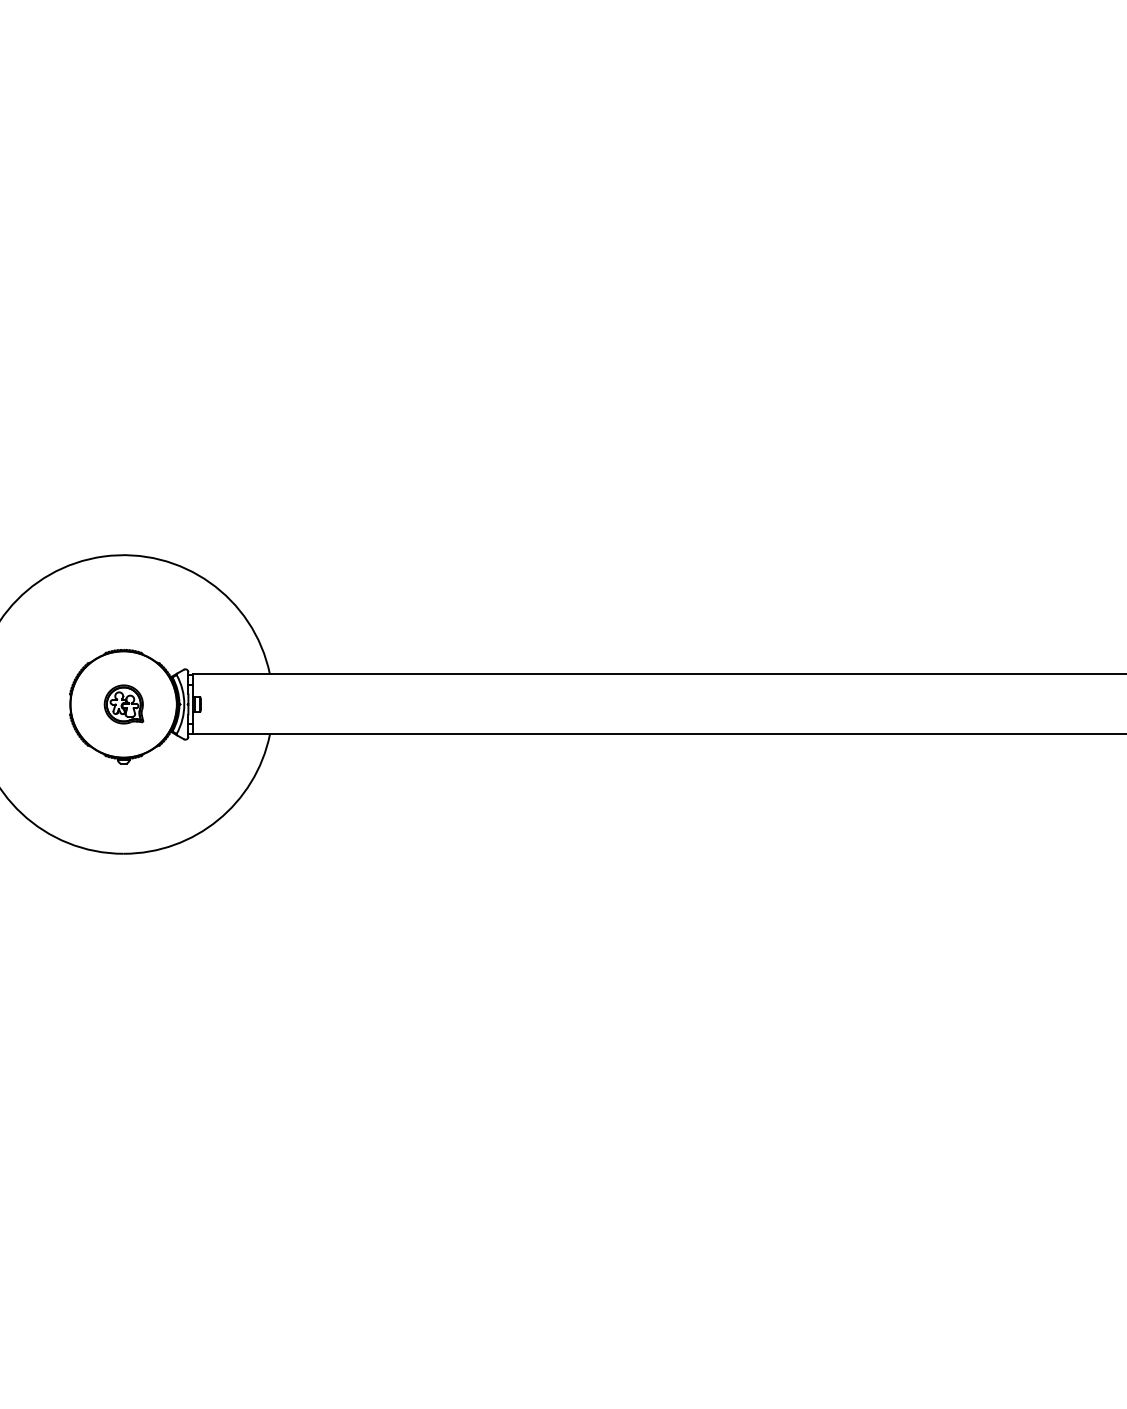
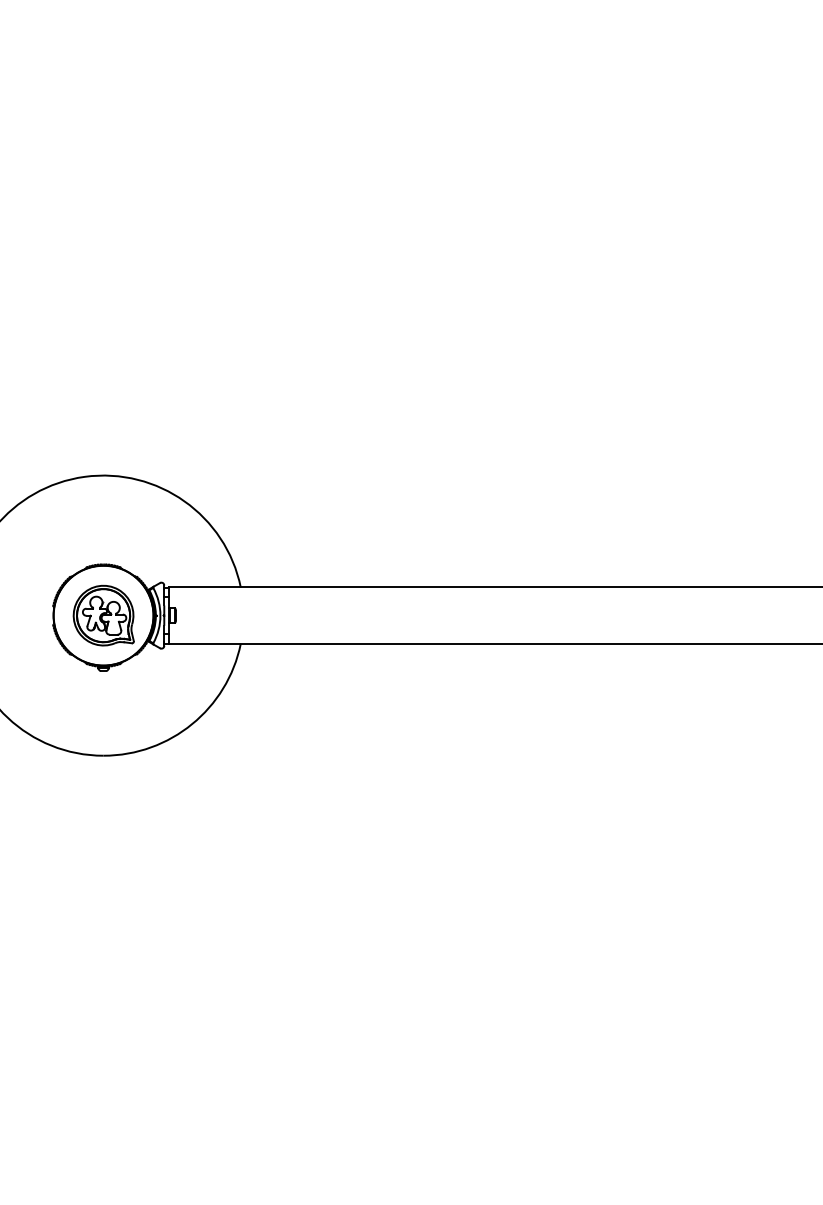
part: (123, 704) -> (103, 615), size x1.67

